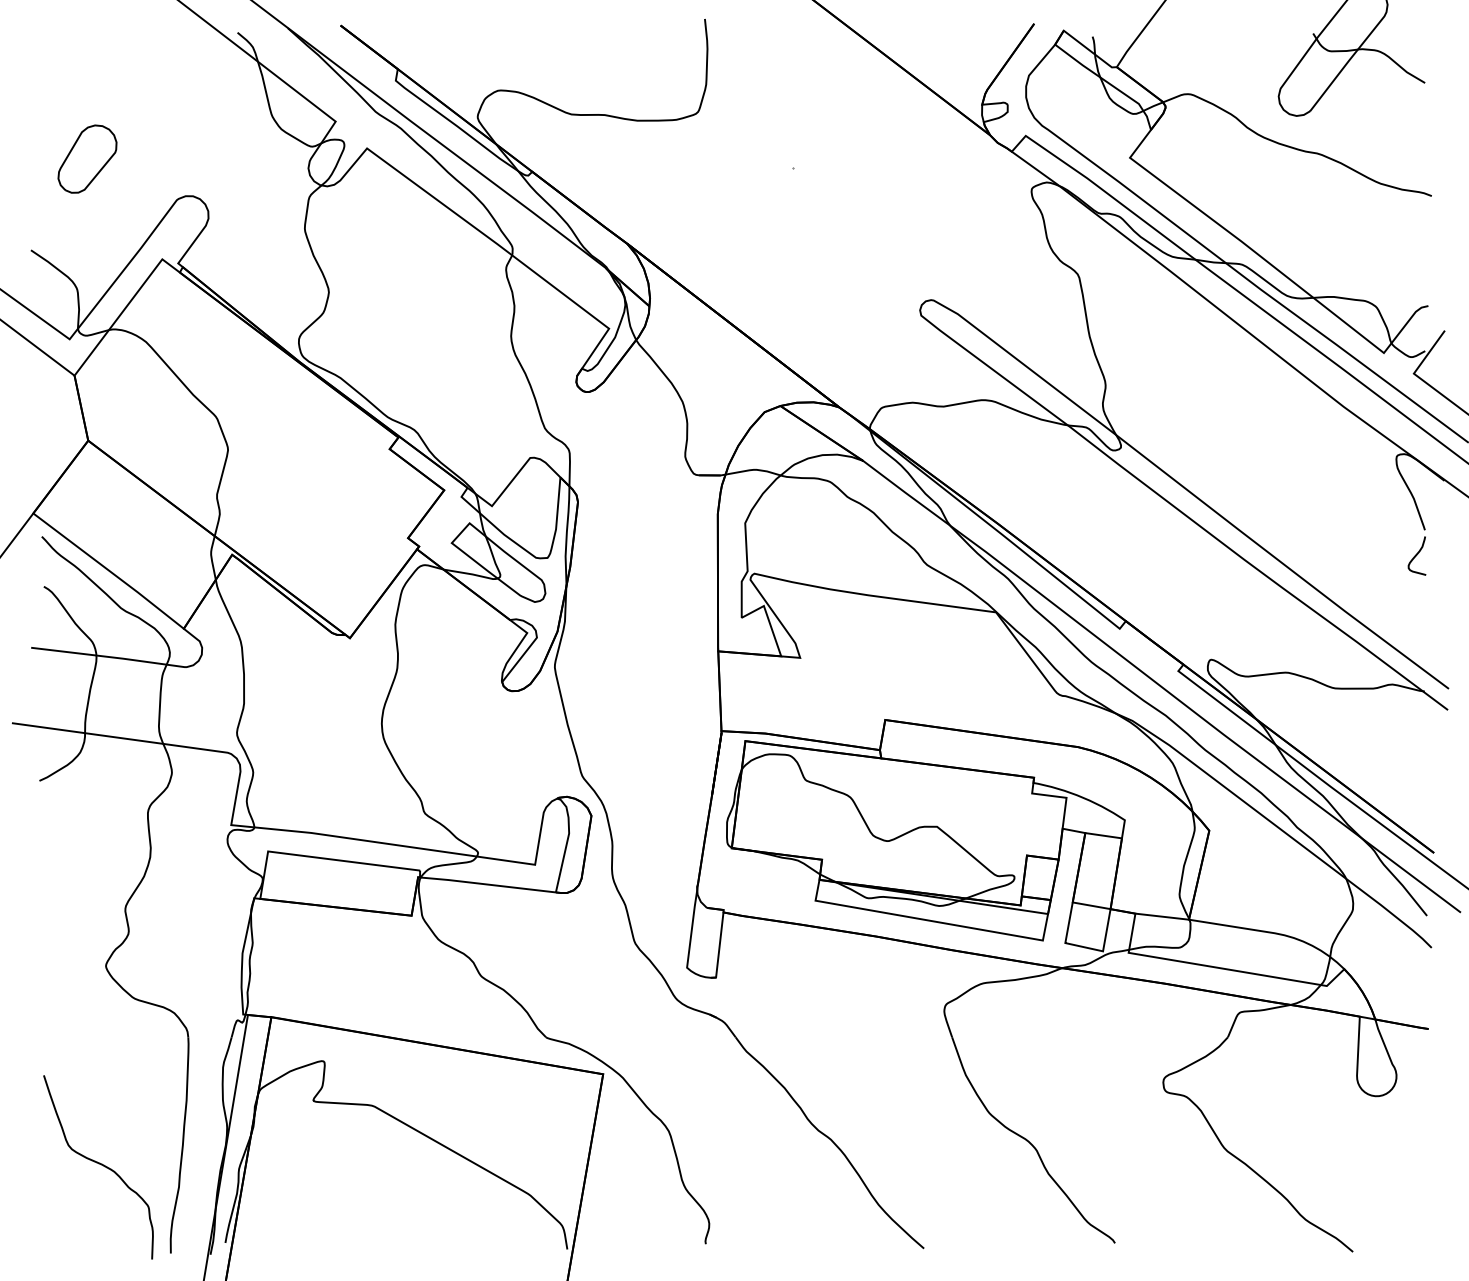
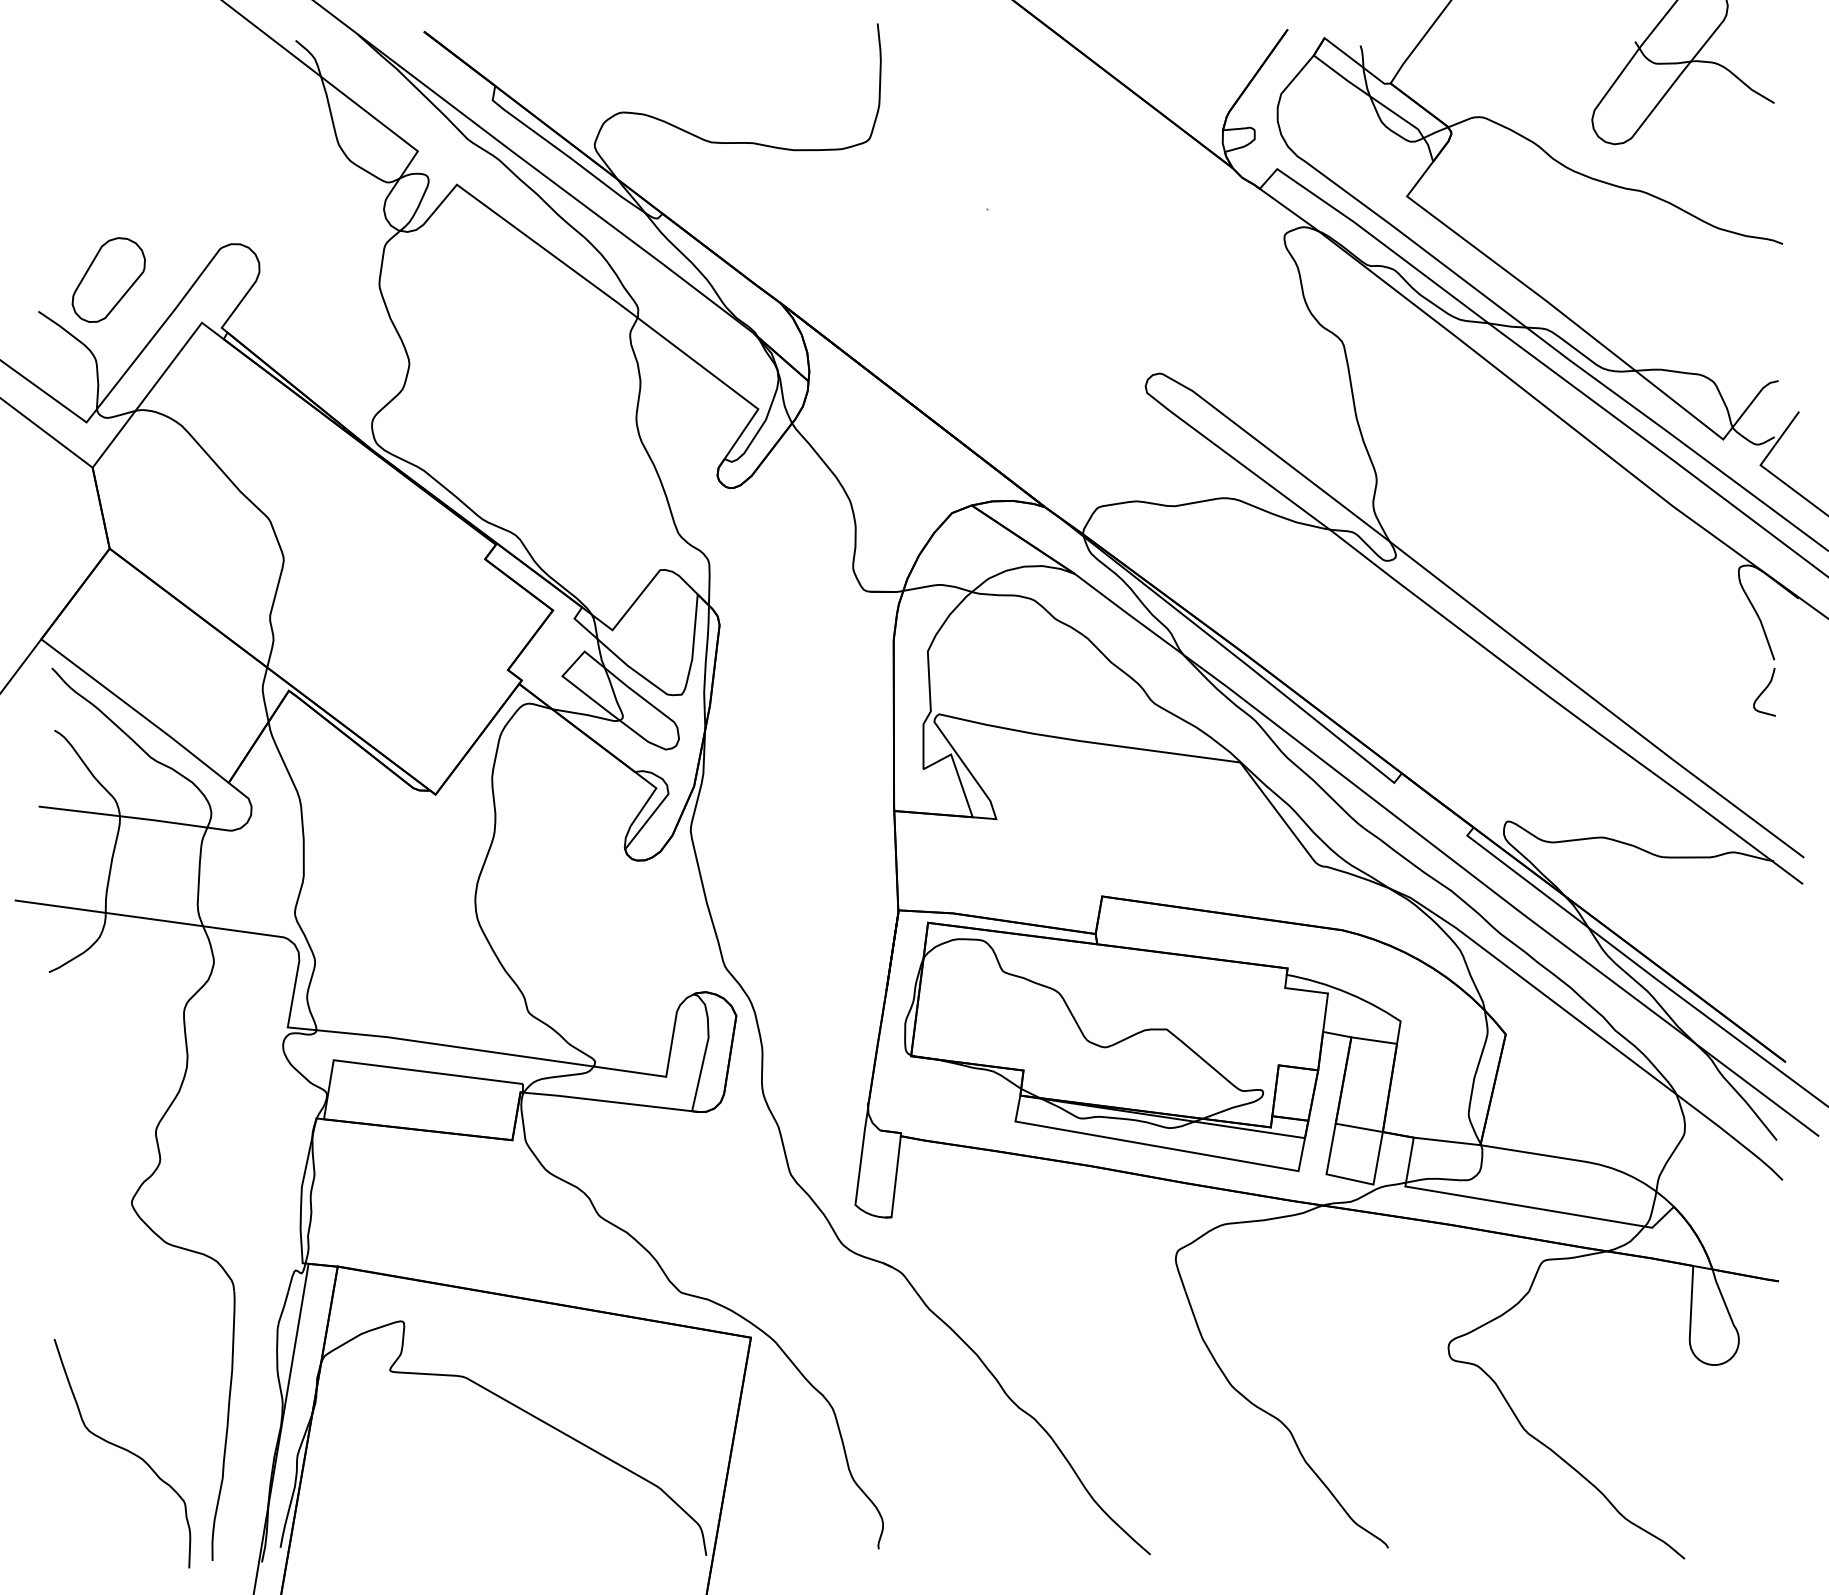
part: (87, 158) -> (108, 279), moved

